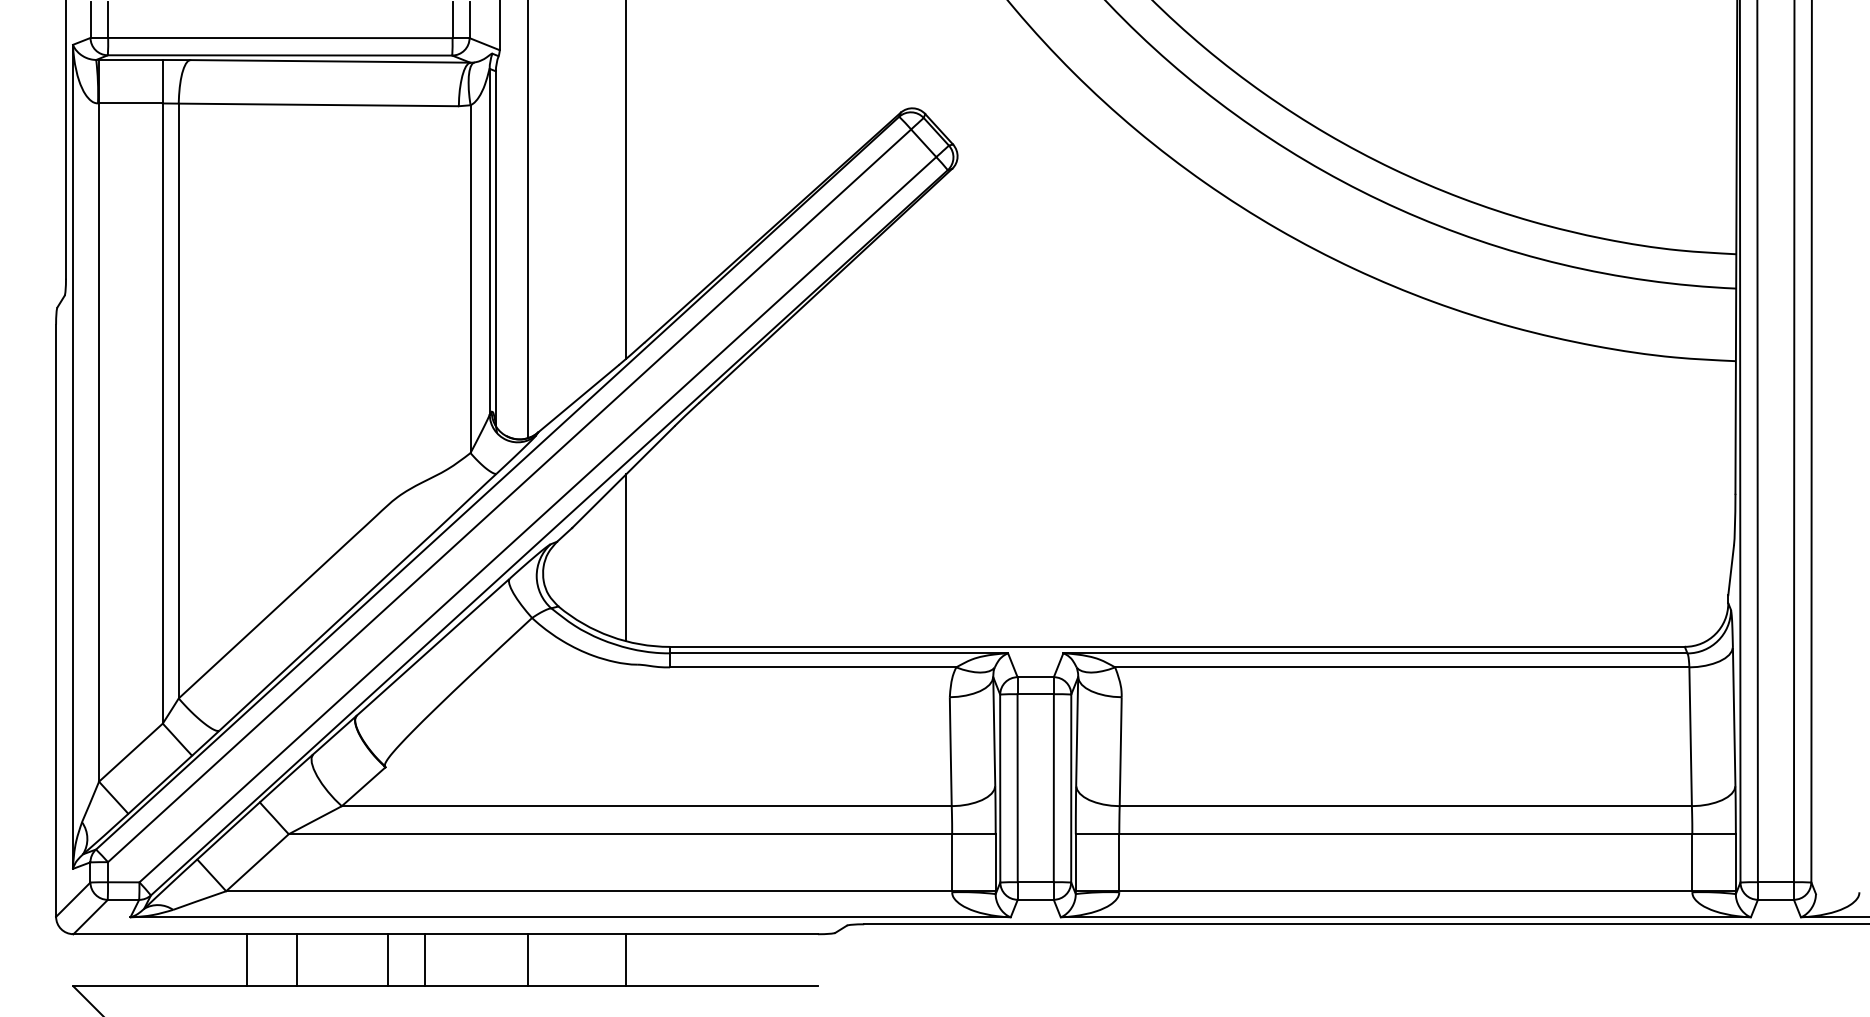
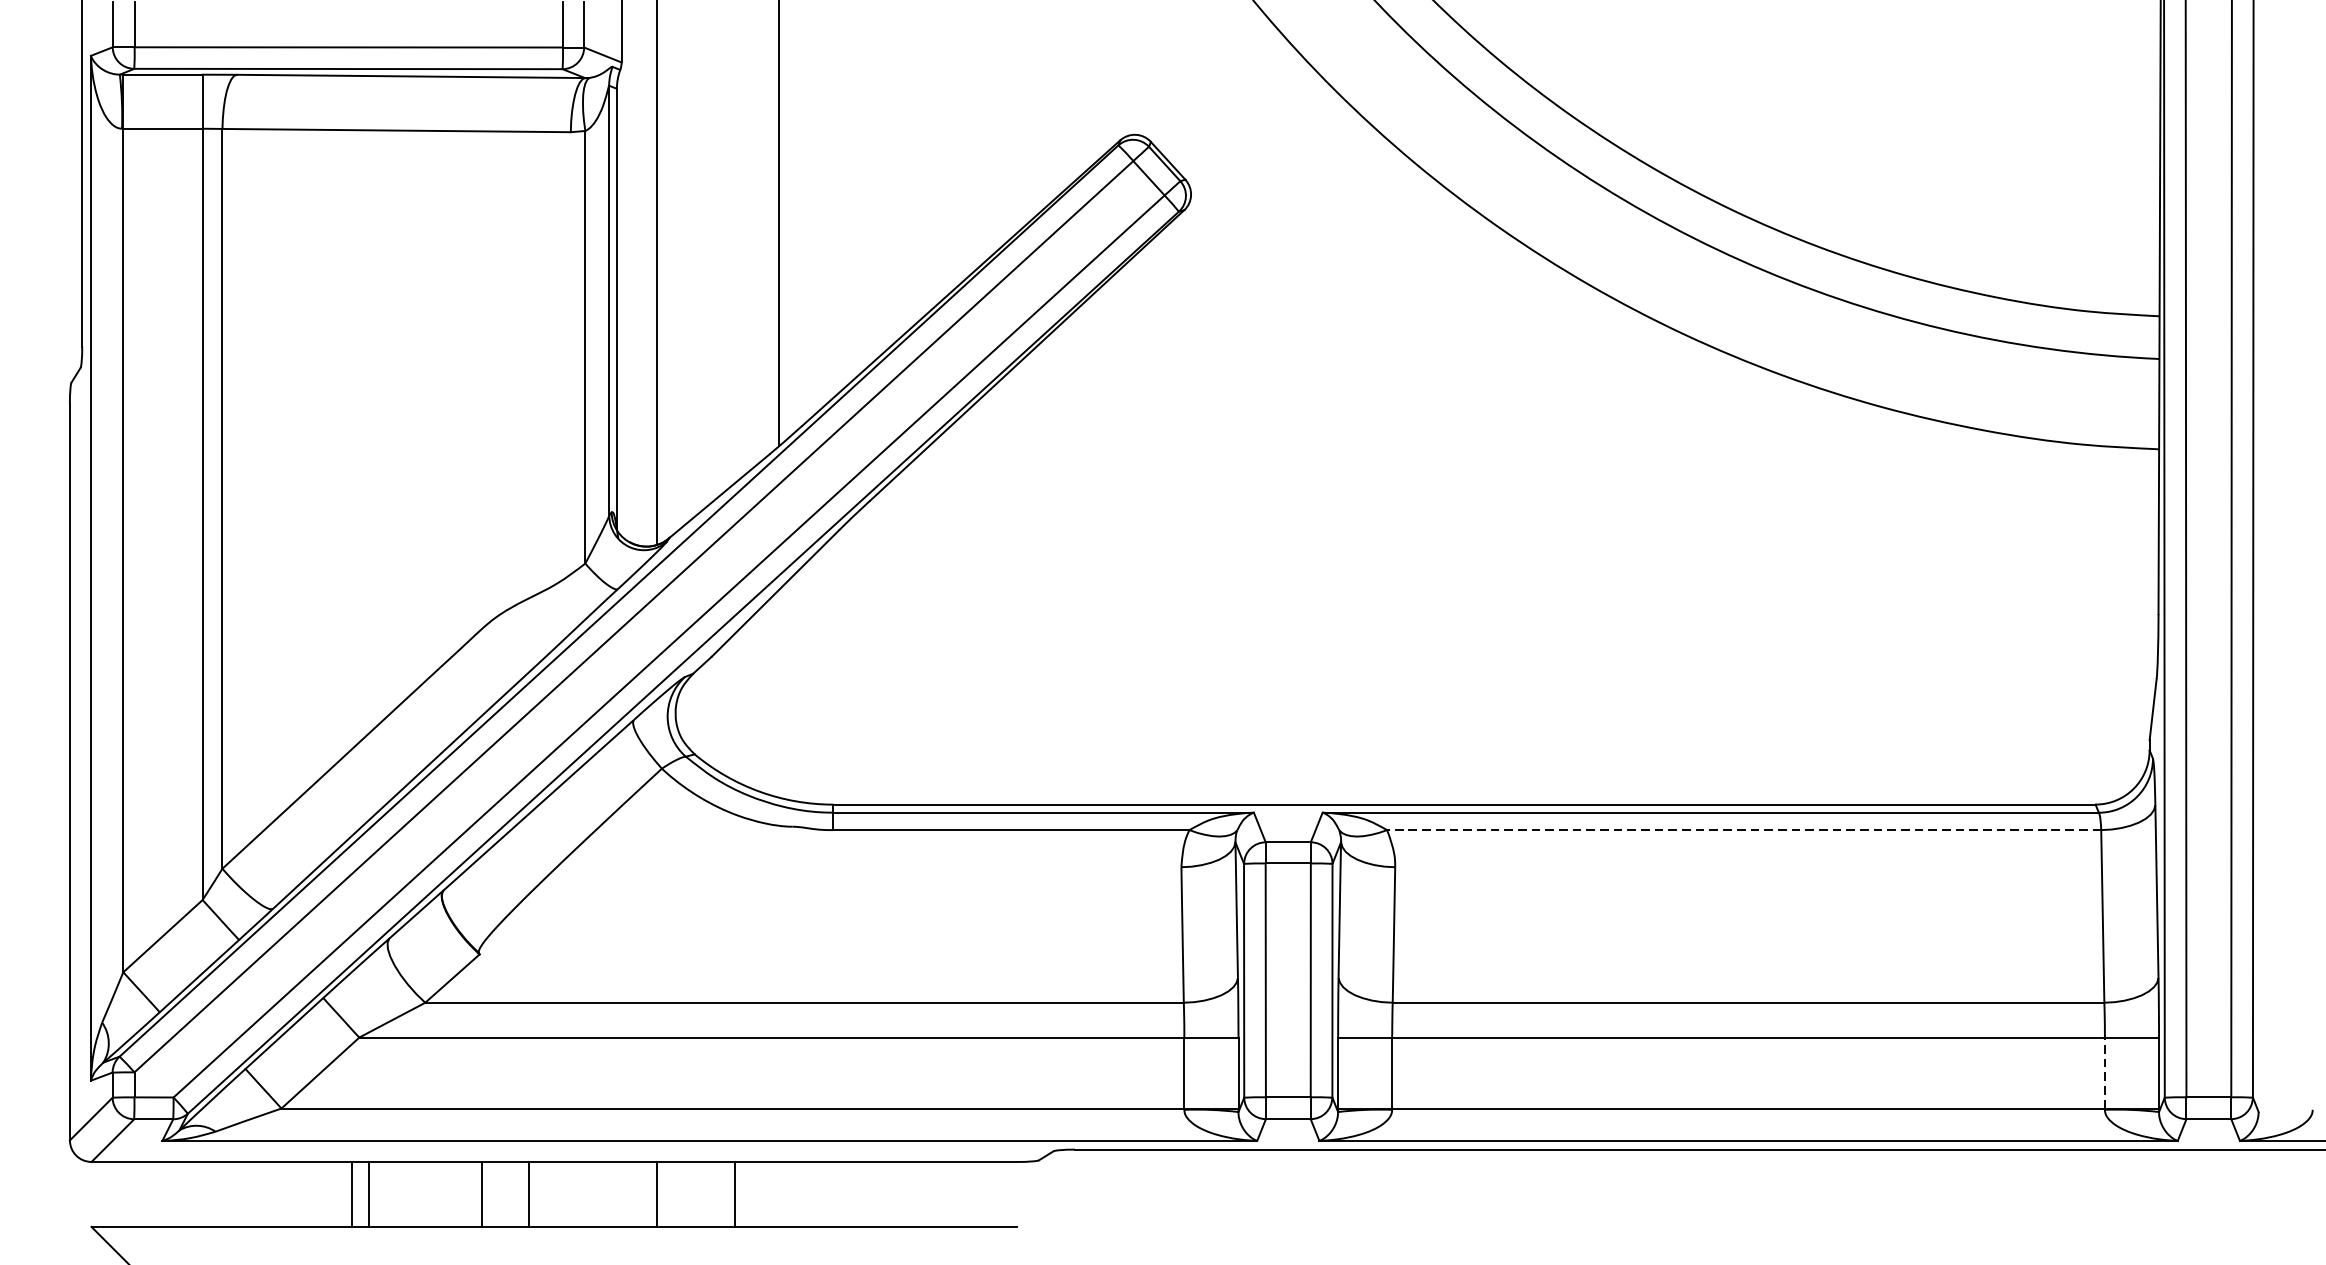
line: (626, 557) -> (779, 693), removed
line: (1401, 667) -> (1743, 830), solid -> dashed
line: (1692, 862) -> (2105, 1072), solid -> dashed
line: (246, 960) -> (351, 1194), moved
line: (626, 960) -> (735, 1194), moved

